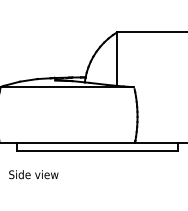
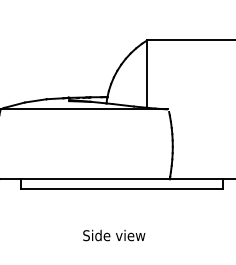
text: (34, 174) -> (114, 235), moved

